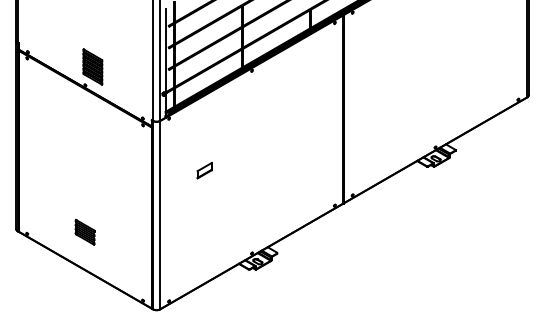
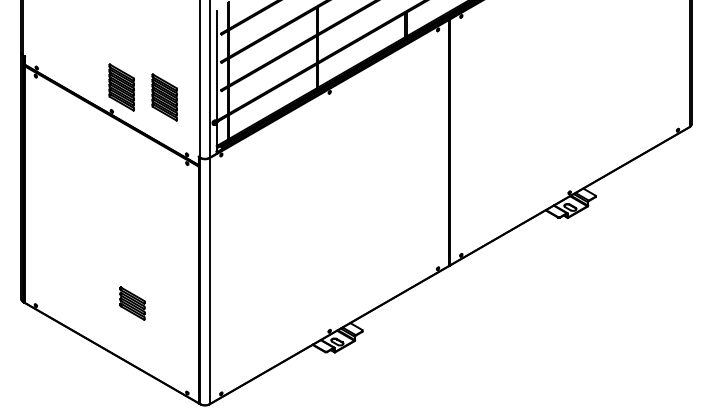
part: (125, 74) -> (164, 97), added
part: (204, 170) -> (267, 222), removed
part: (85, 232) -> (132, 303), moved

